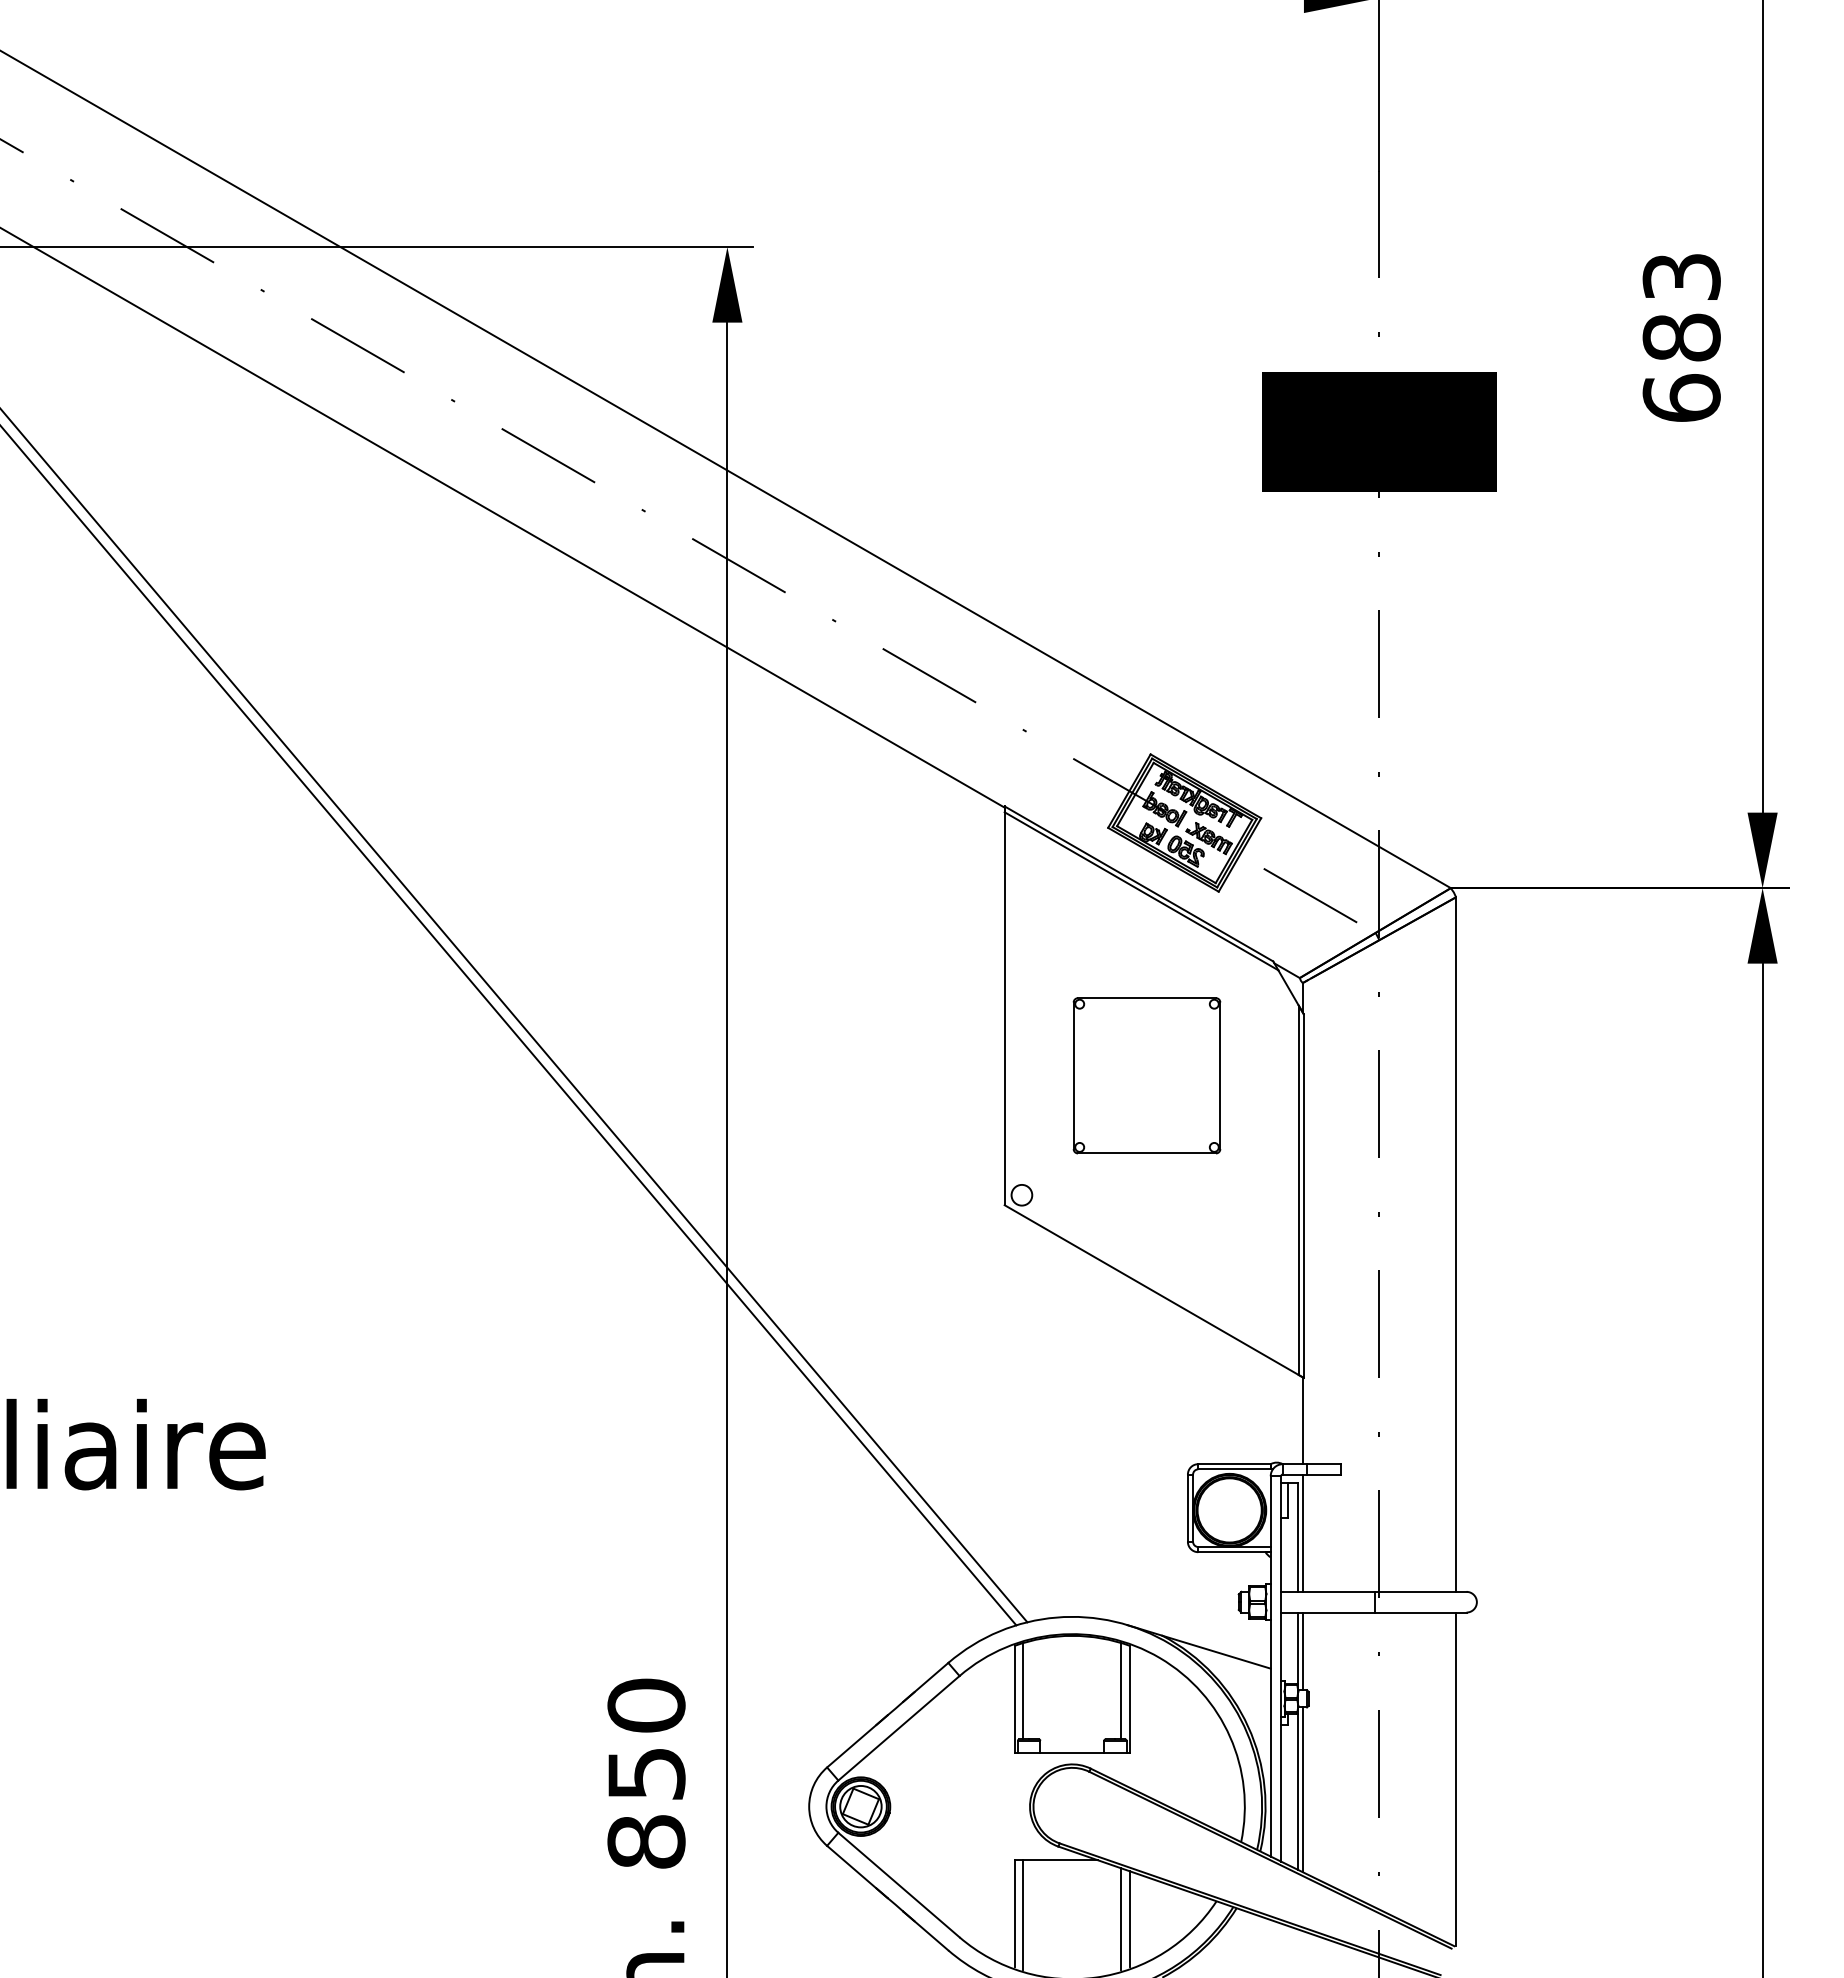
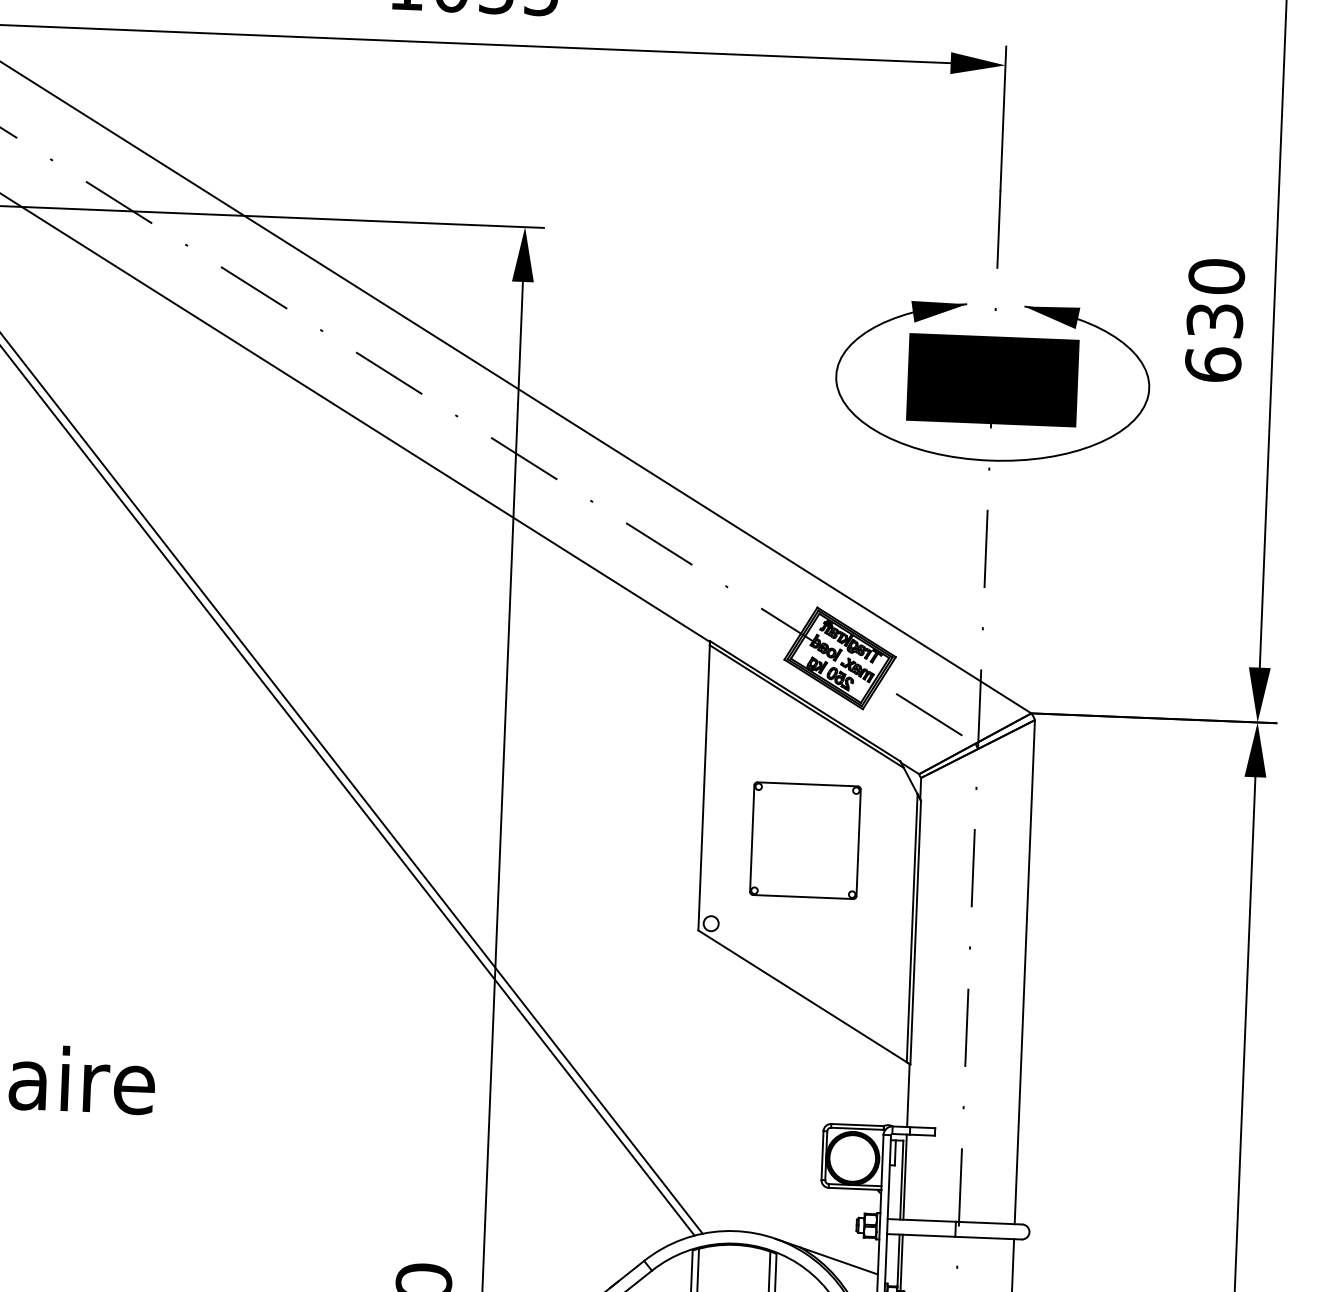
text: (1681, 307) -> (1215, 298), 683 -> 630
part: (1378, 541) -> (988, 459), added

